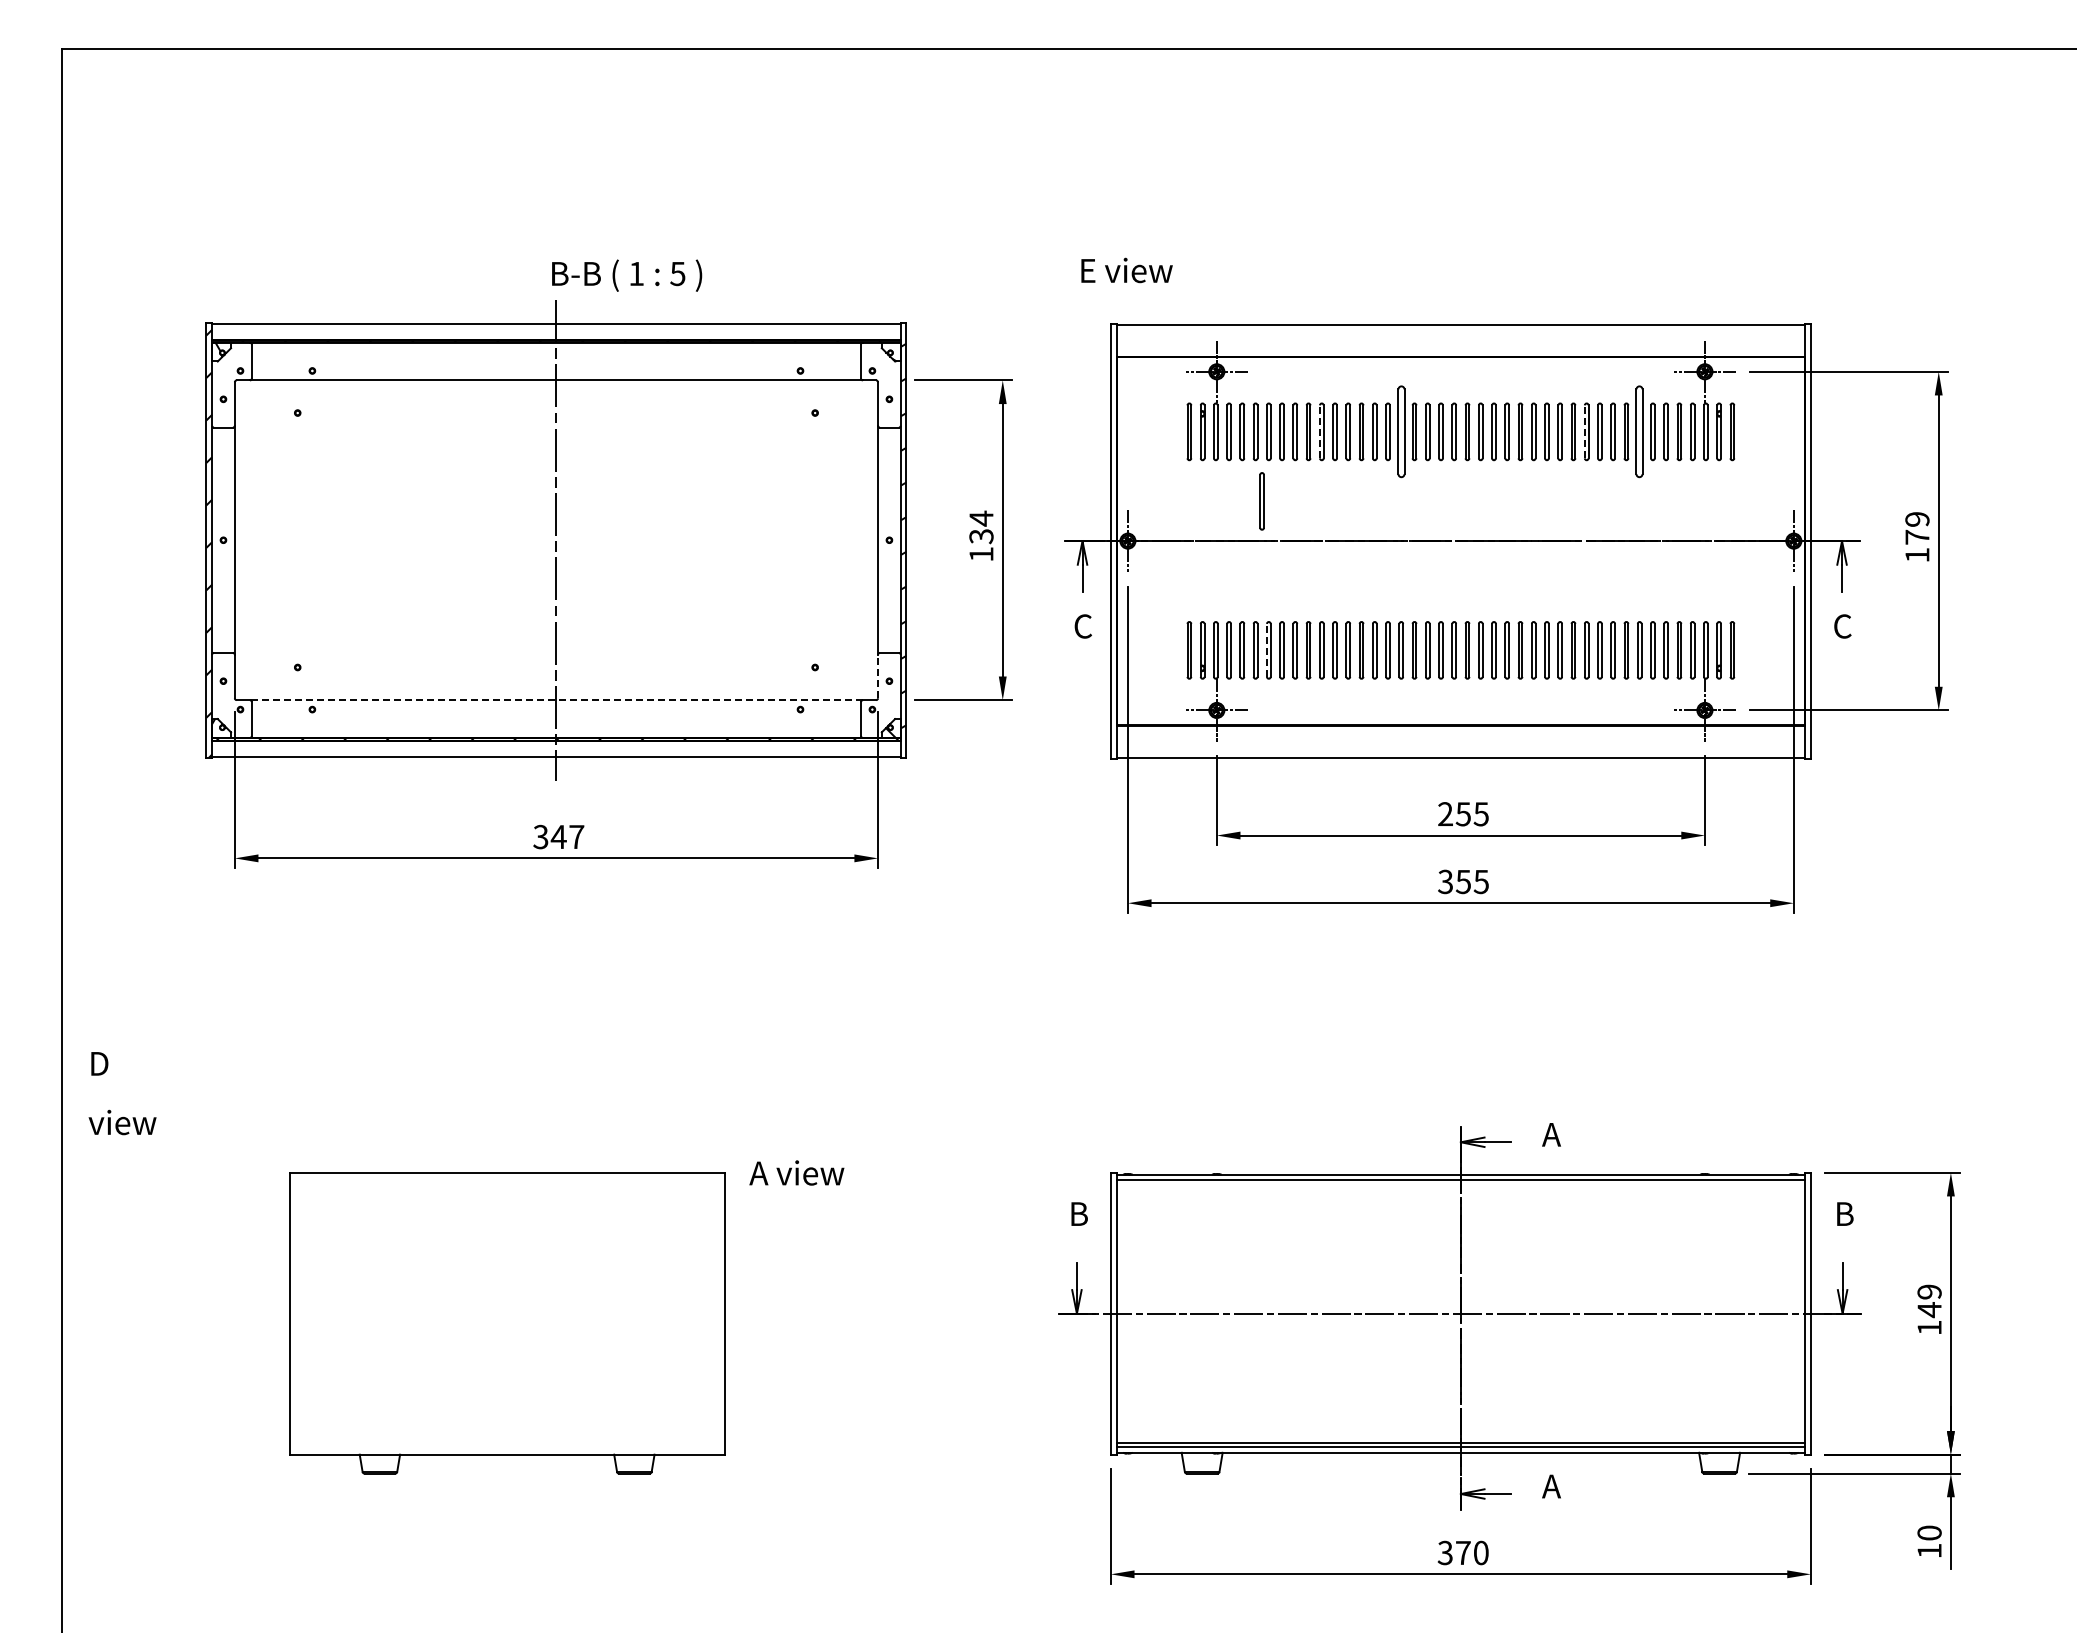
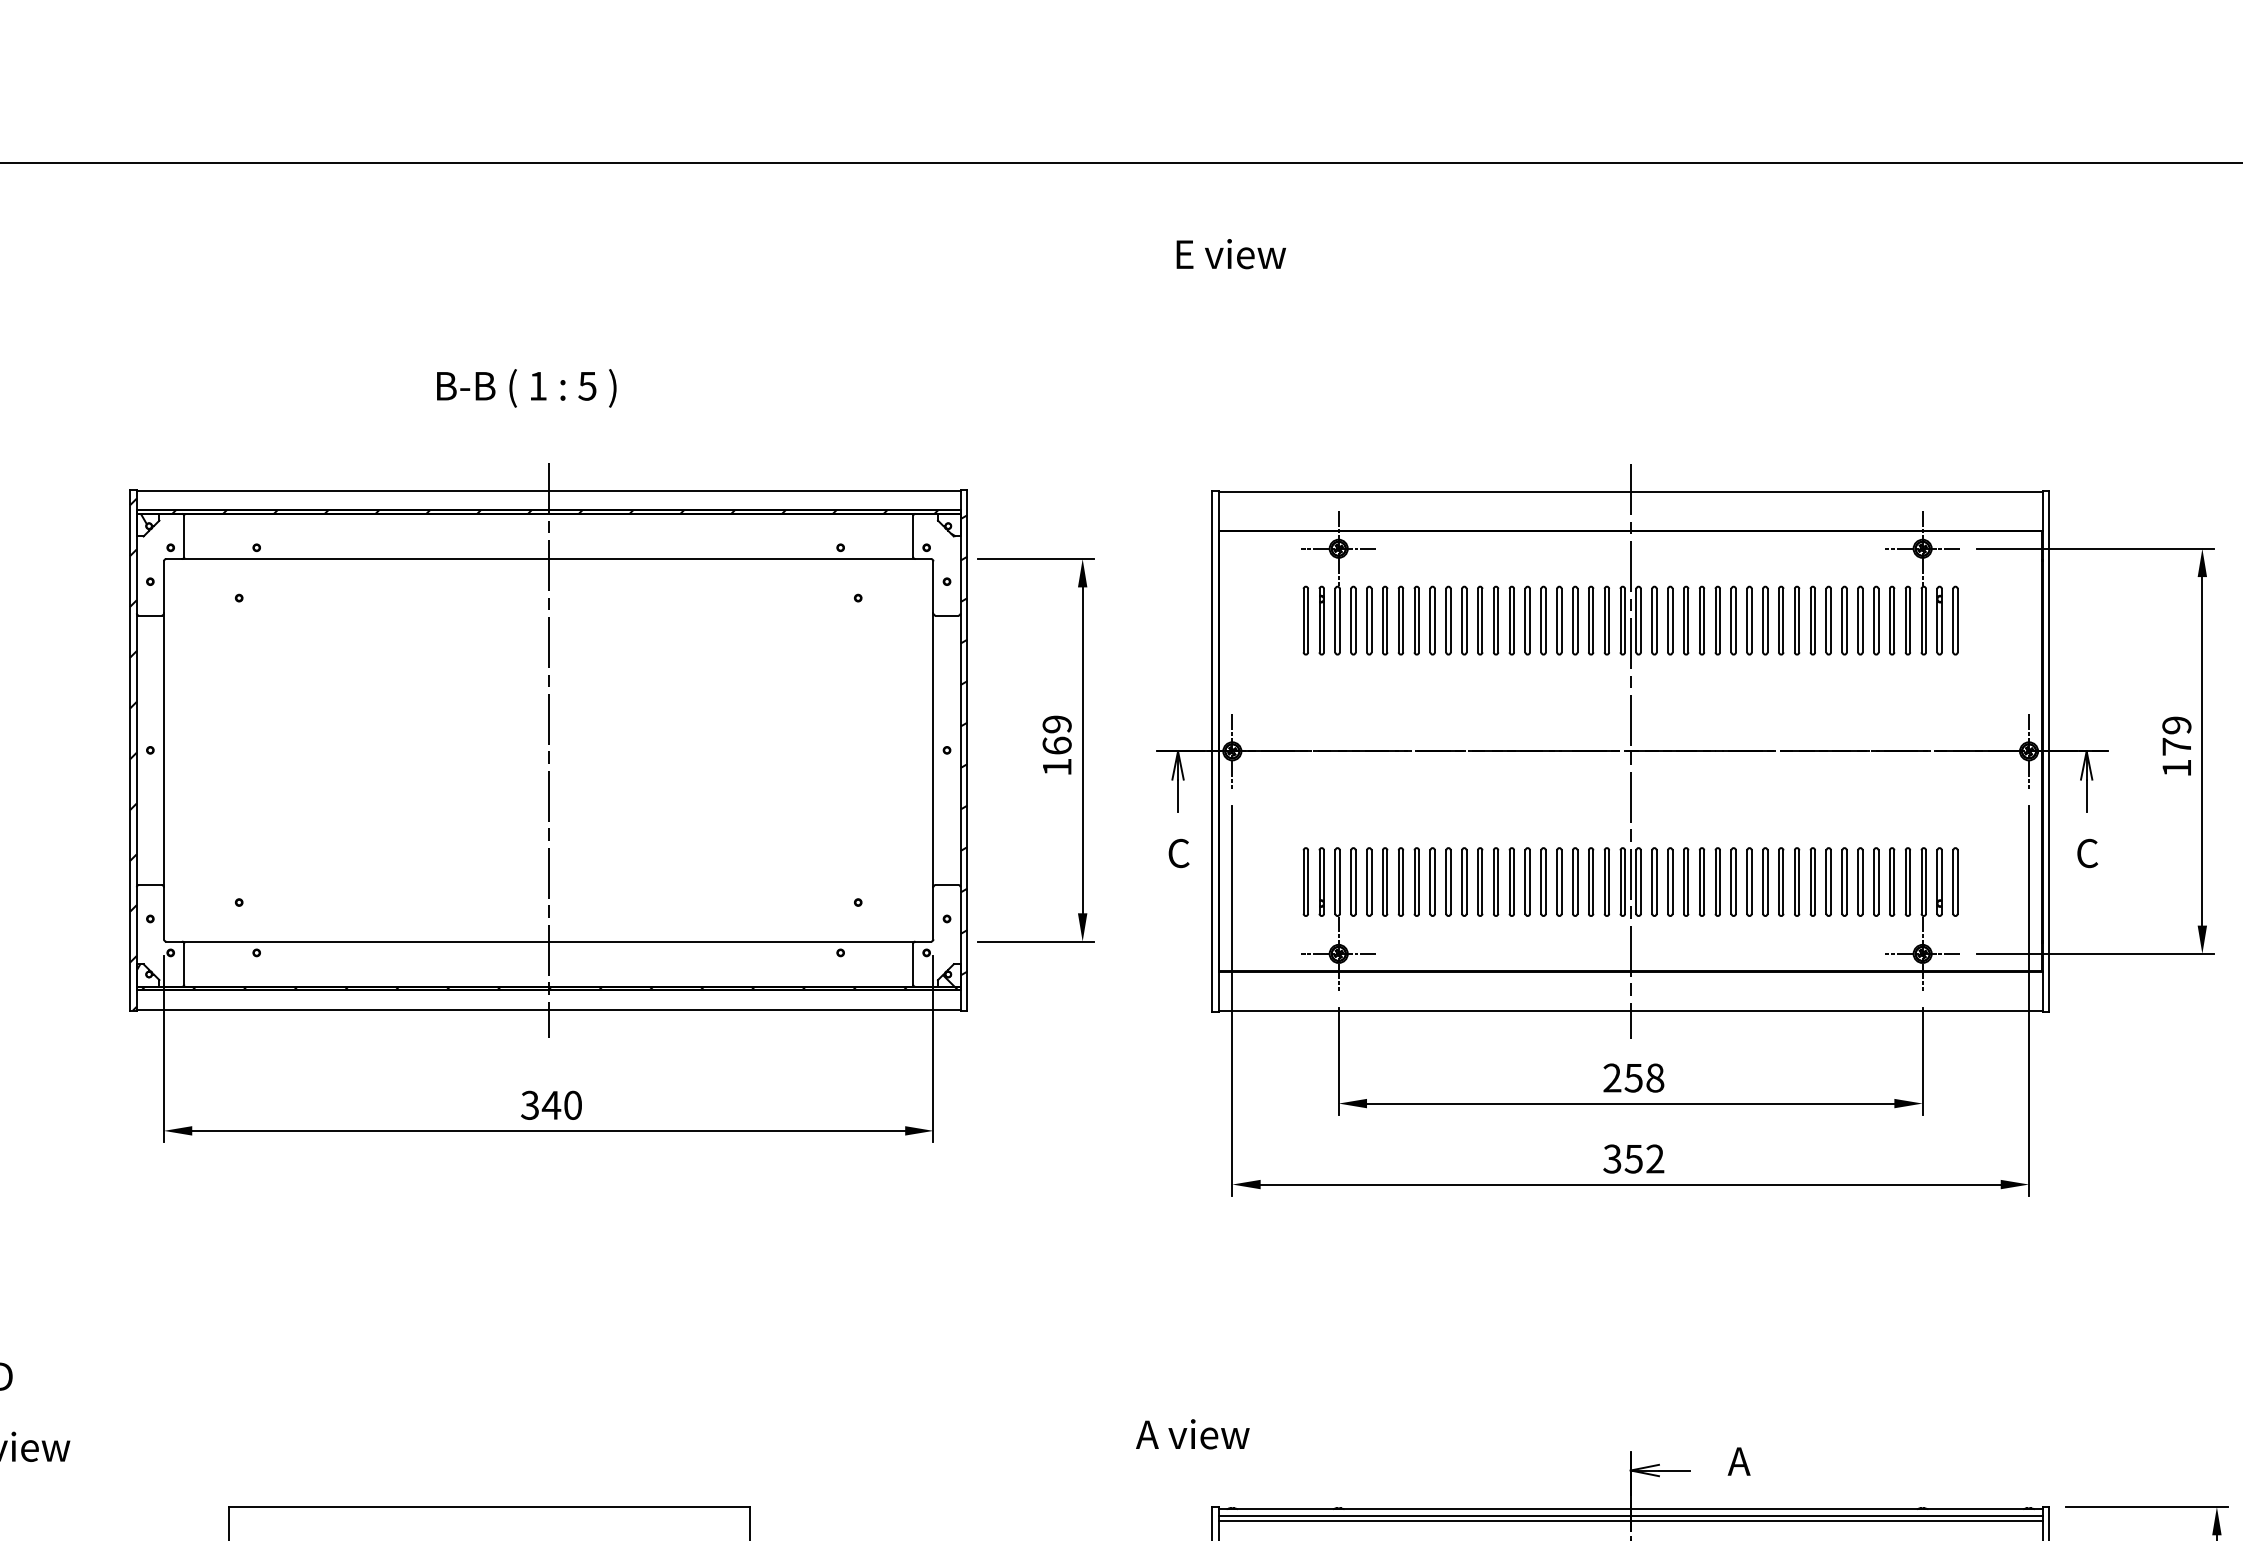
text: (1126, 270) -> (1230, 254), moved
text: (627, 275) -> (527, 388), moved
line: (1319, 431) -> (1461, 620), dashed -> solid
part: (1400, 431) -> (1558, 620), size x0.62
line: (1584, 431) -> (1778, 620), dashed -> solid
part: (1639, 431) -> (1844, 620), size x0.62
part: (1261, 501) -> (1392, 703), removed
text: (981, 527) -> (1057, 735), 134 -> 169
line: (1460, 540) -> (1630, 750), added
line: (1266, 649) -> (1398, 881), dashed -> solid
line: (878, 676) -> (933, 913), dashed -> solid
line: (555, 700) -> (547, 942), dashed -> solid
text: (1480, 814) -> (1654, 1078), 255 -> 258
text: (576, 836) -> (572, 1104), 347 -> 340
text: (1480, 881) -> (1654, 1158), 355 -> 352
text: (796, 1172) -> (1192, 1433), moved
line: (1460, 1184) -> (1630, 1521), added

